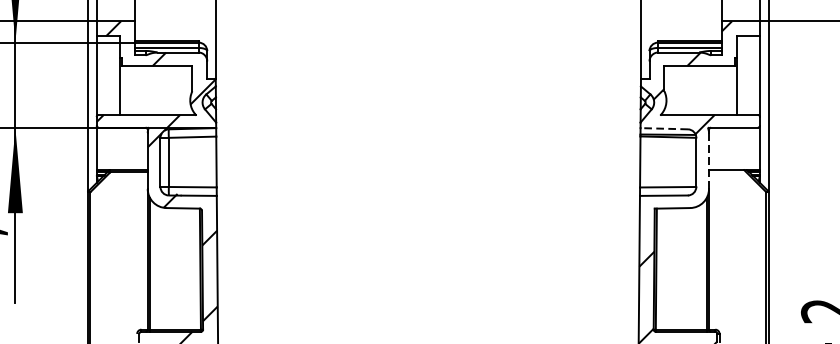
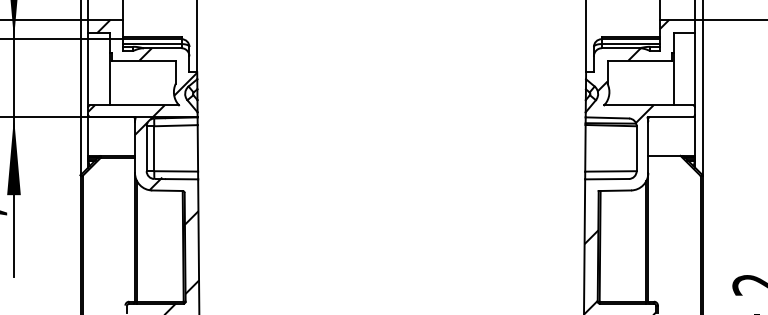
line: (664, 128) -> (607, 117), dashed -> solid
line: (709, 161) -> (648, 147), dashed -> solid

